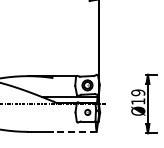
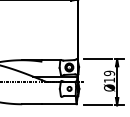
line: (123, 74) -> (97, 58), added
line: (75, 131) -> (59, 103), dashed -> solid
line: (123, 133) -> (97, 105), added

